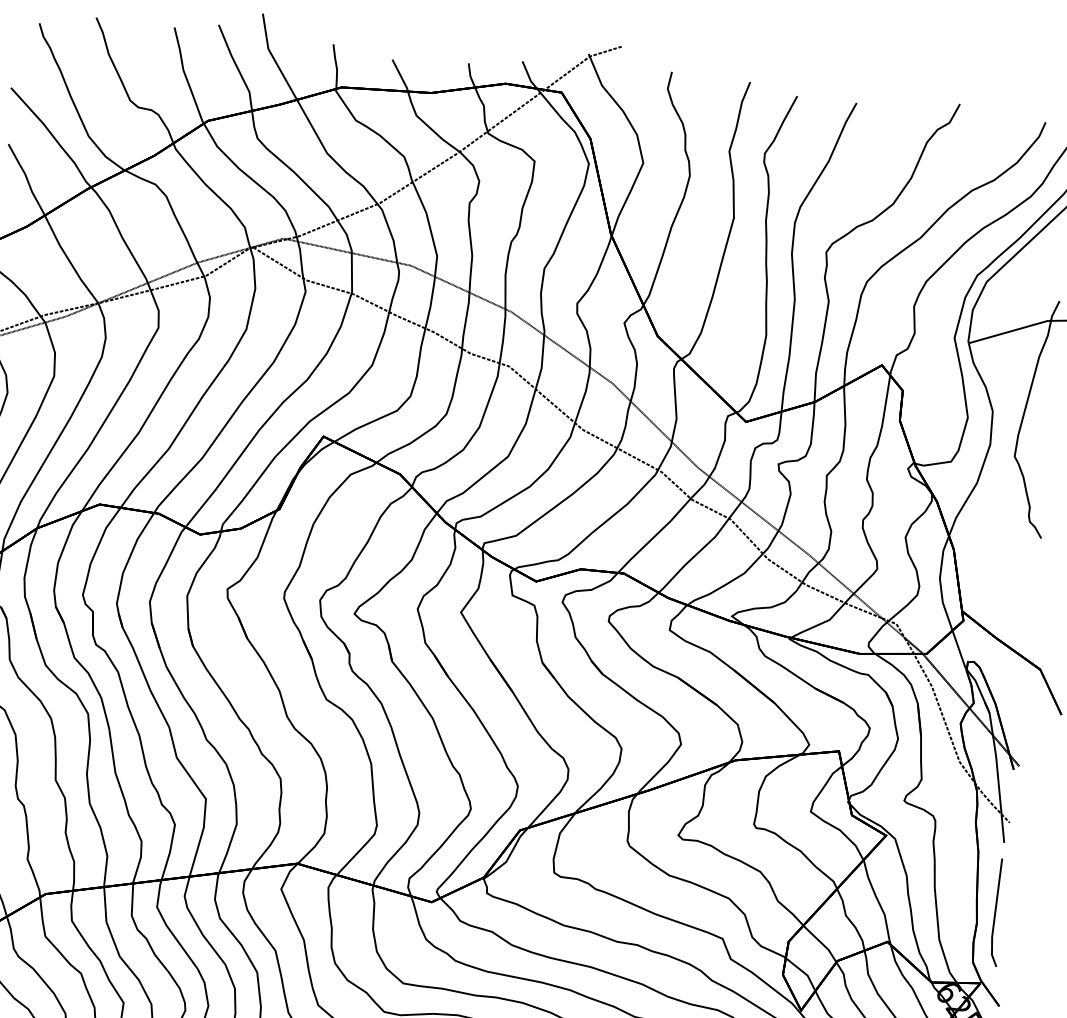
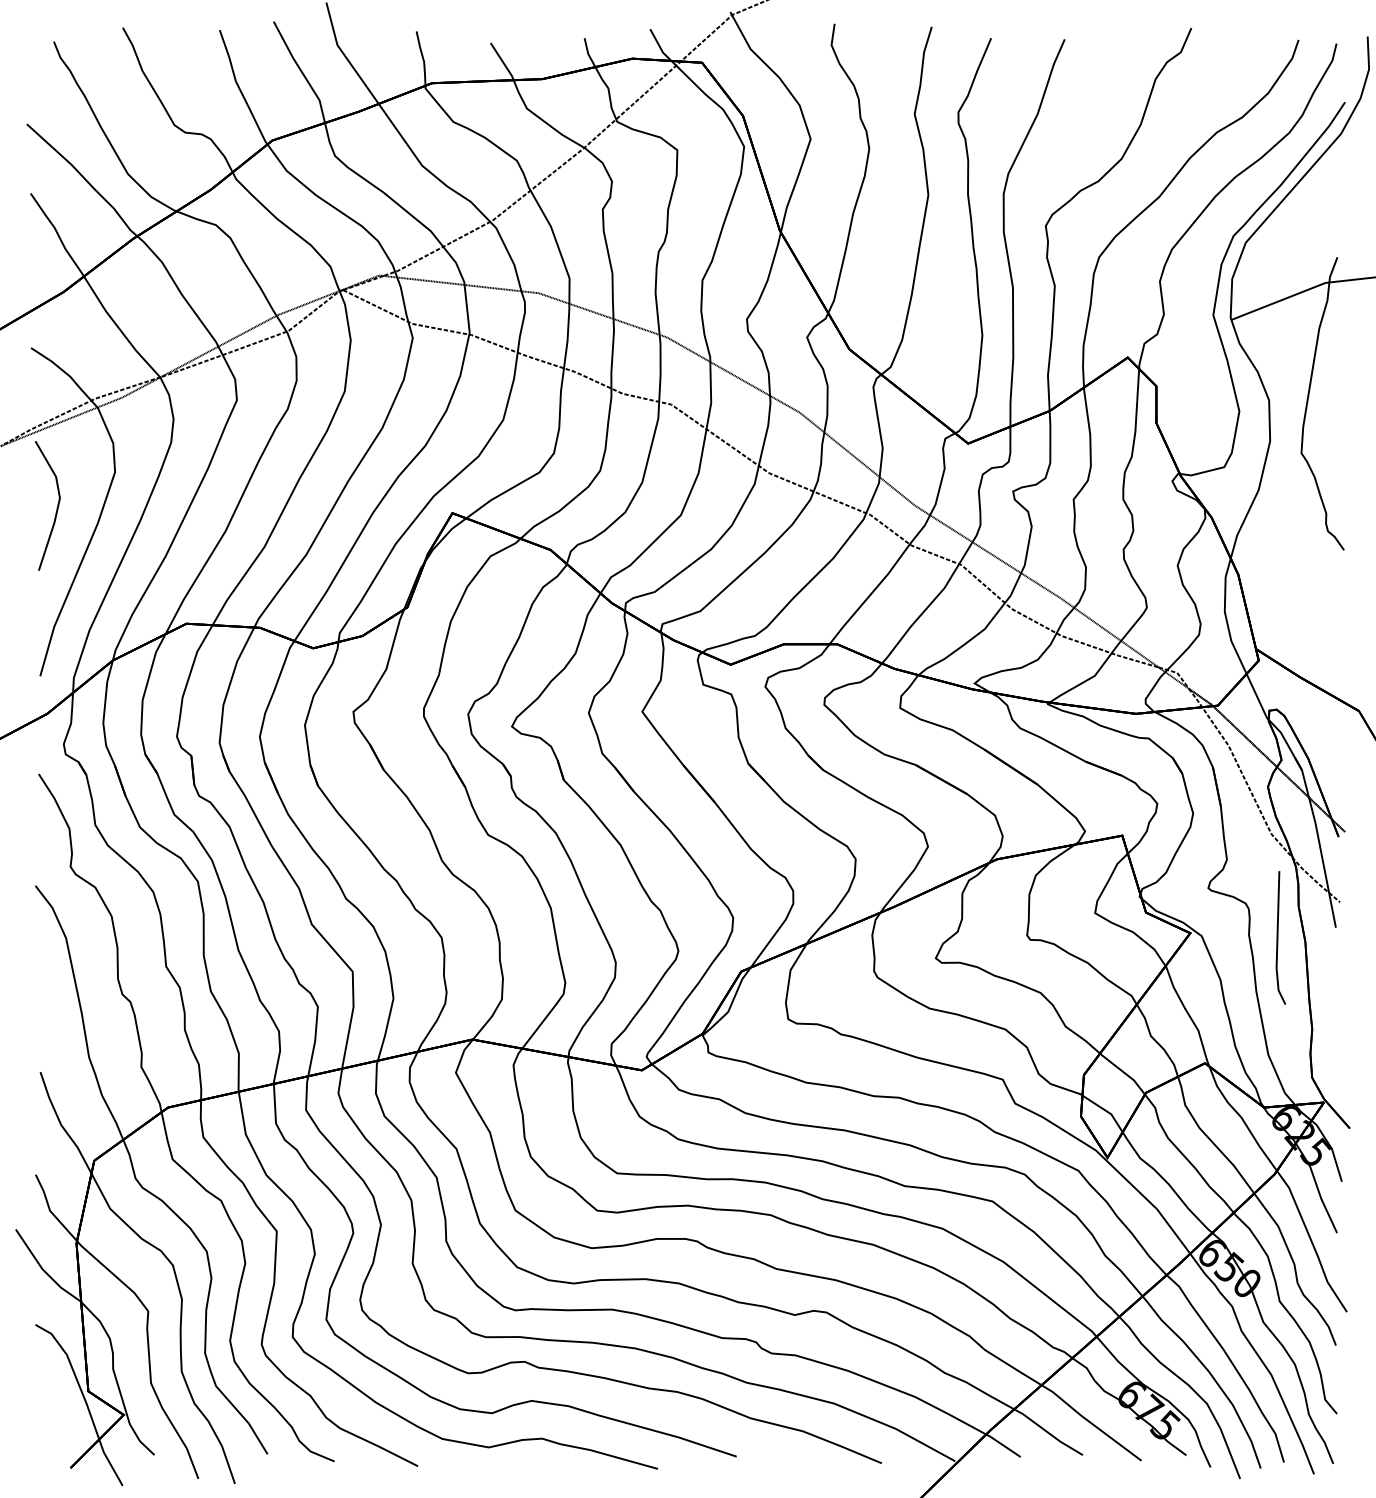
curve: (996, 912) -> (1278, 937), moved

